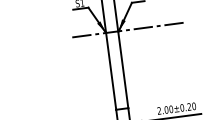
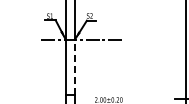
line: (123, 69) -> (74, 67), solid -> dashed

